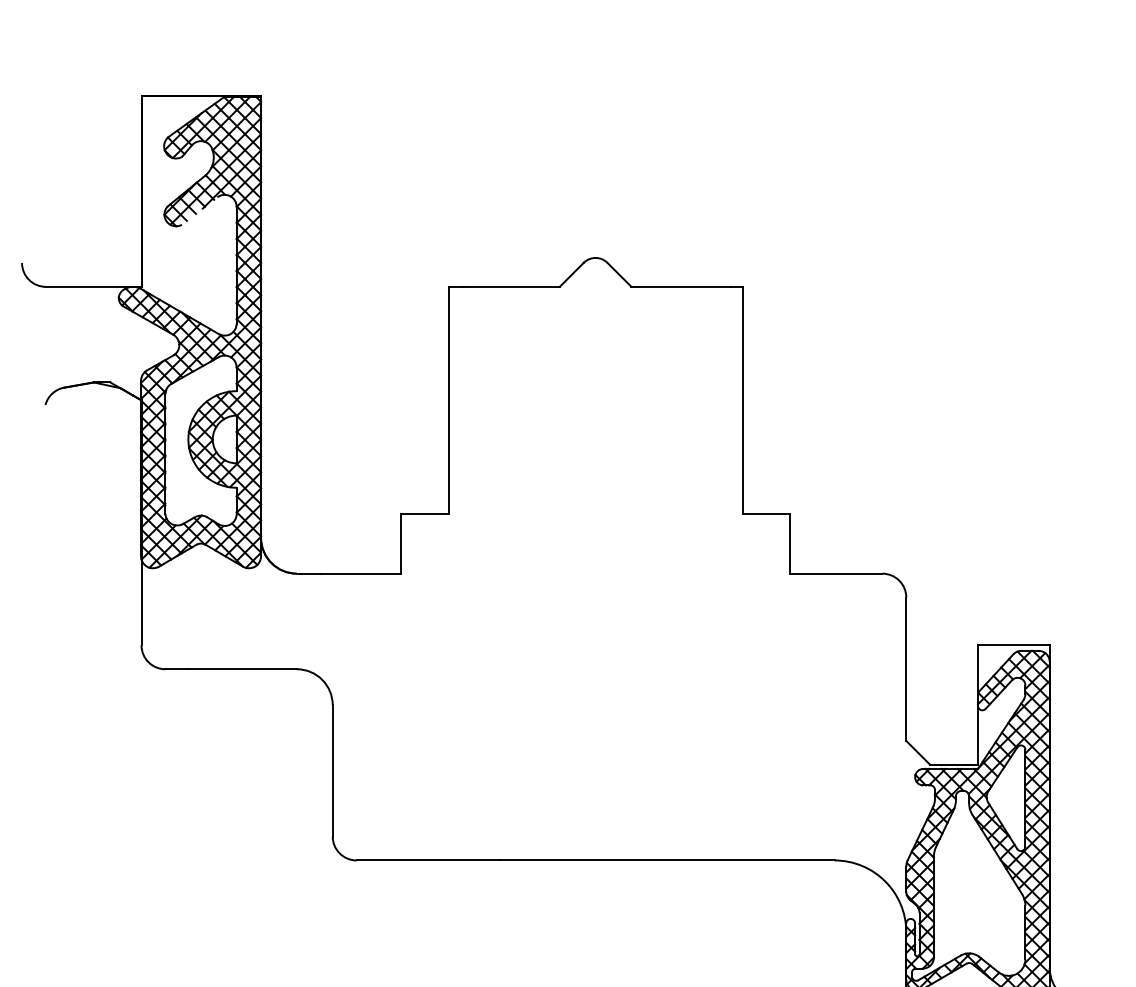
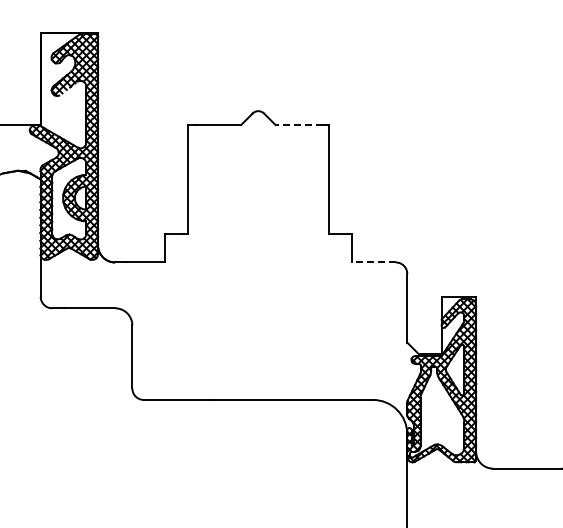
line: (681, 285) -> (299, 124), solid -> dashed
line: (835, 573) -> (373, 262), solid -> dashed

